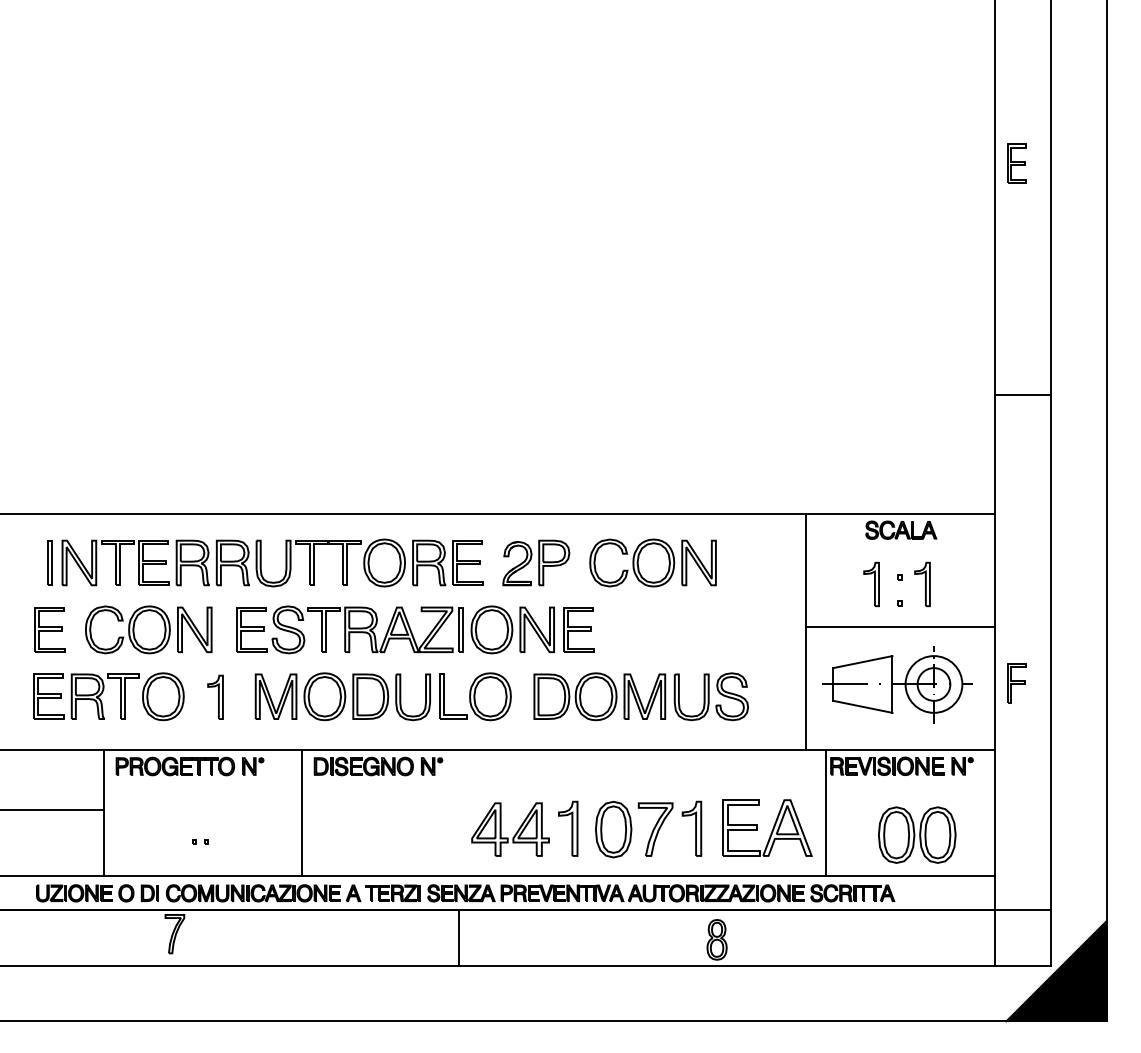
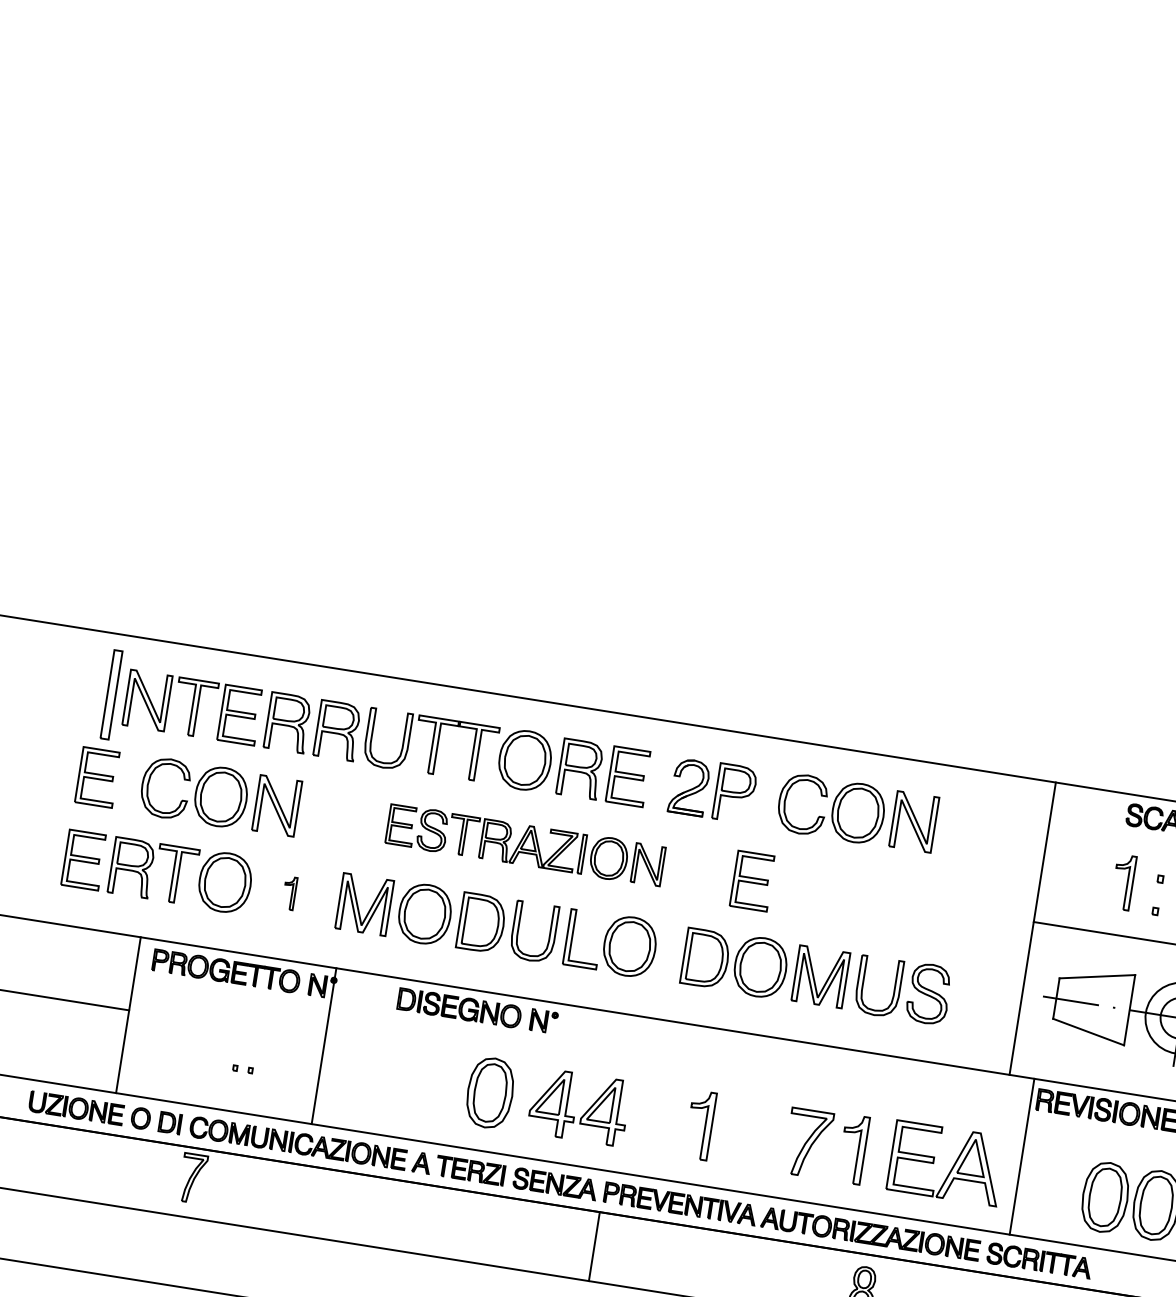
part: (49, 562) -> (110, 694), size x1.6
part: (395, 629) -> (525, 844), size x0.7
part: (215, 696) -> (289, 892), size x0.6
line: (301, 813) -> (323, 1046), moved
part: (613, 829) -> (490, 1092), moved
part: (516, 831) -> (586, 1110), moved
line: (458, 937) -> (593, 1246), moved

